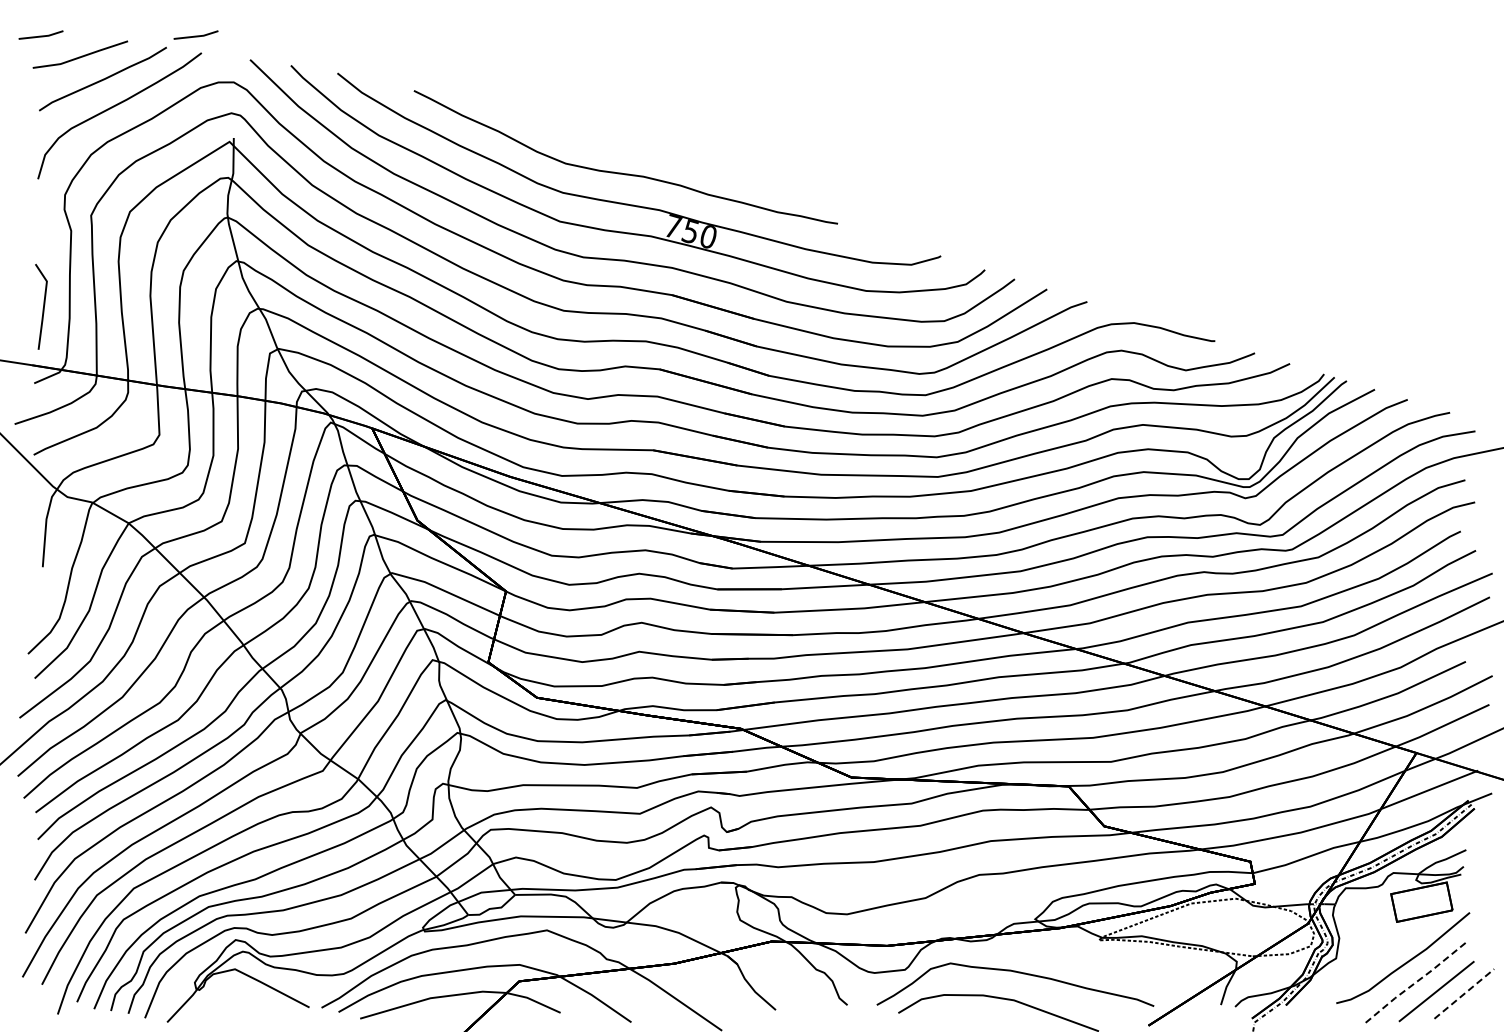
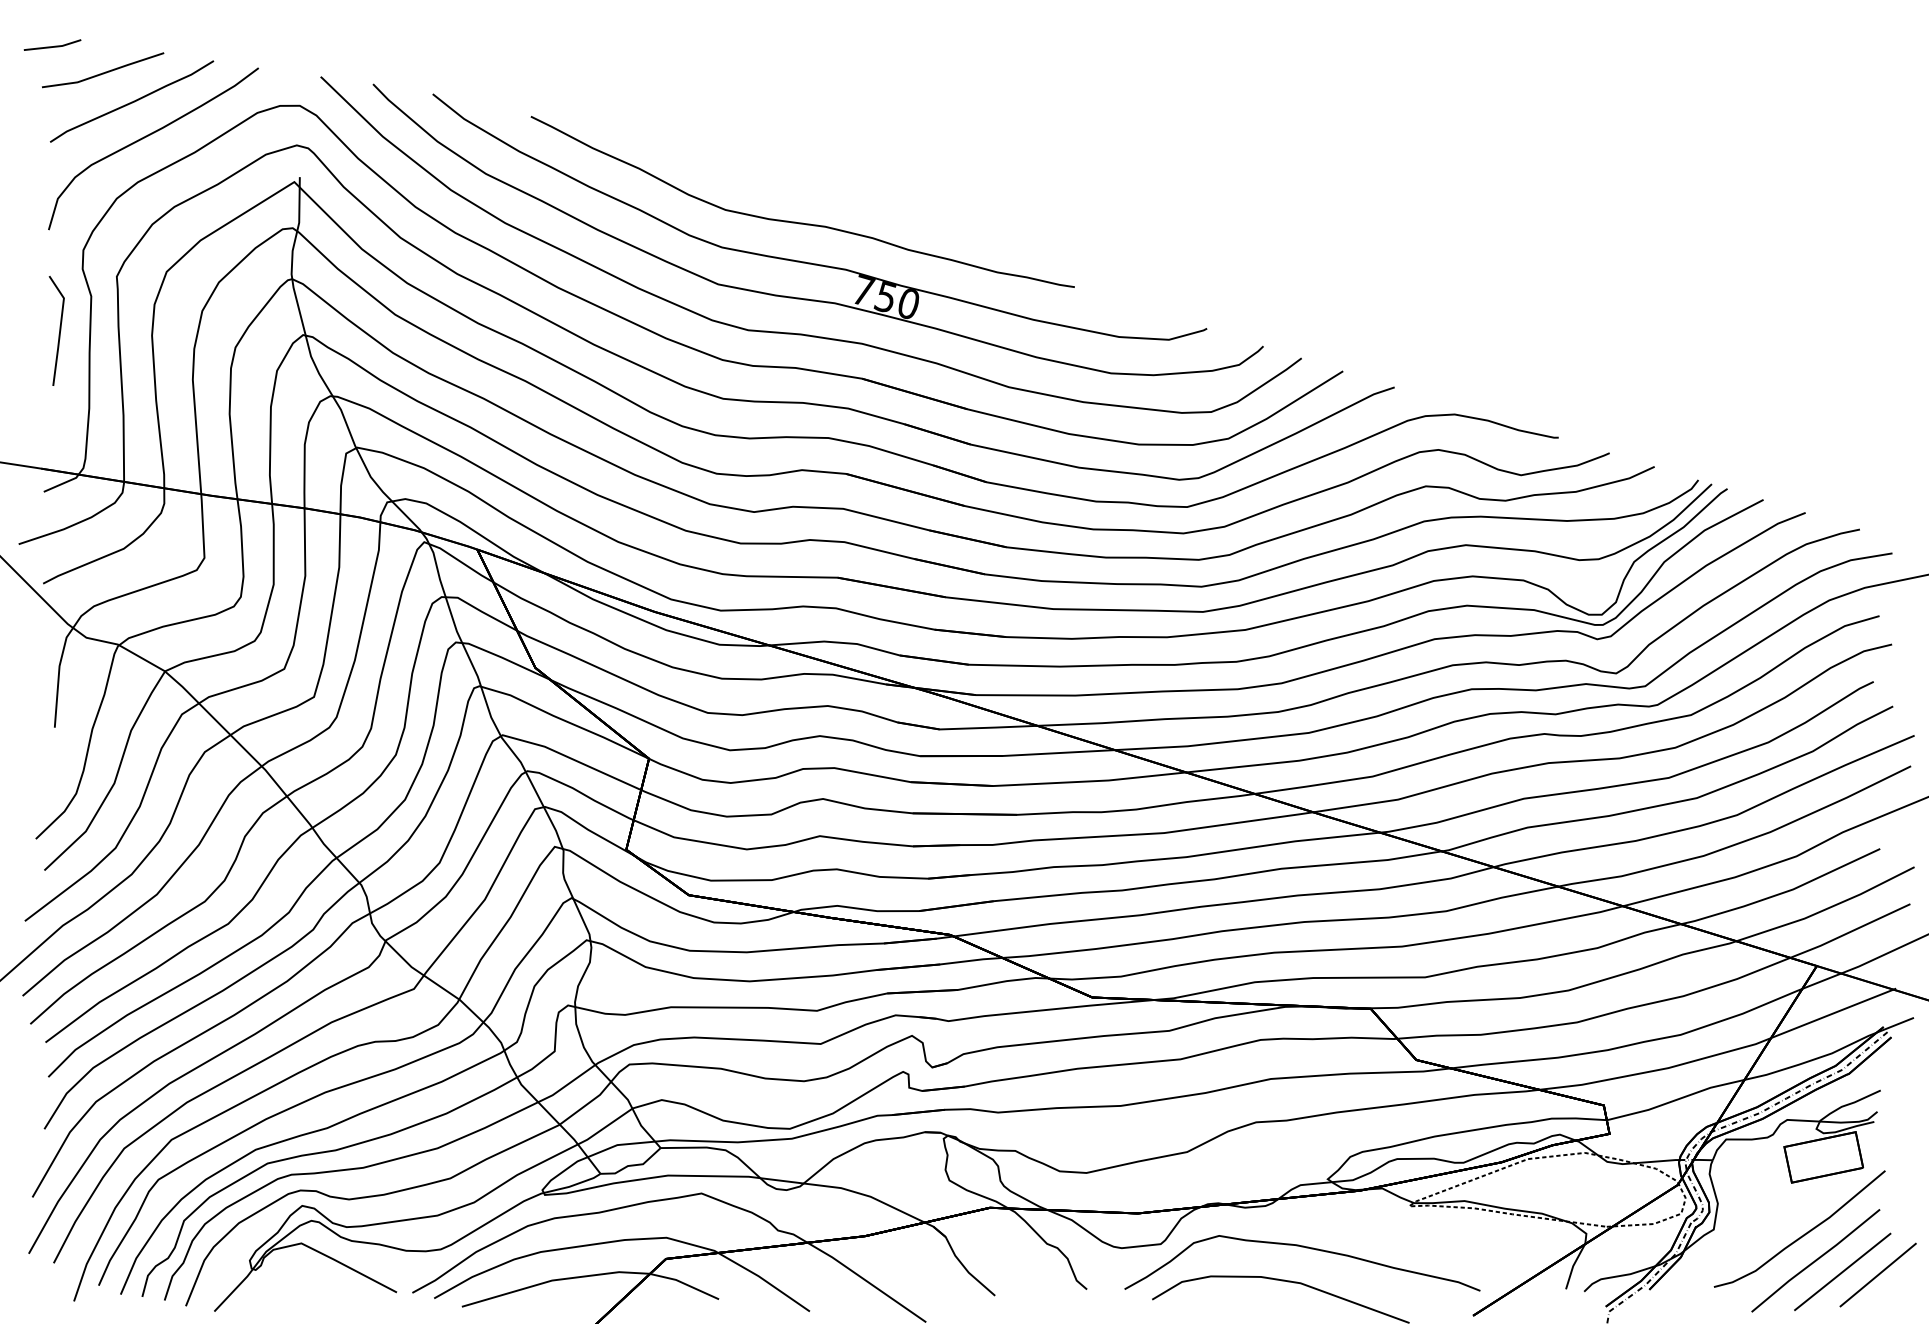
line: (195, 35) -> (250, 45), removed
line: (43, 306) -> (59, 330), moved
line: (1415, 982) -> (1815, 1260), dashed -> solid
line: (1464, 993) -> (1878, 1274), dashed -> solid

